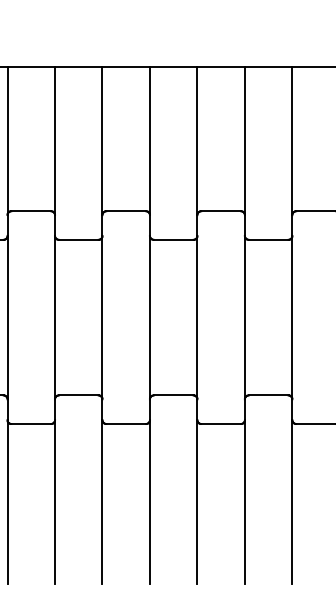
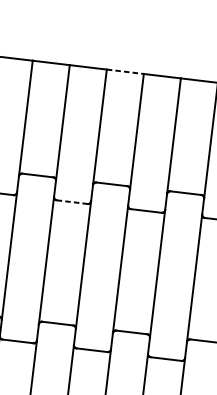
line: (126, 67) -> (125, 72), solid -> dashed
line: (78, 239) -> (72, 201), solid -> dashed

